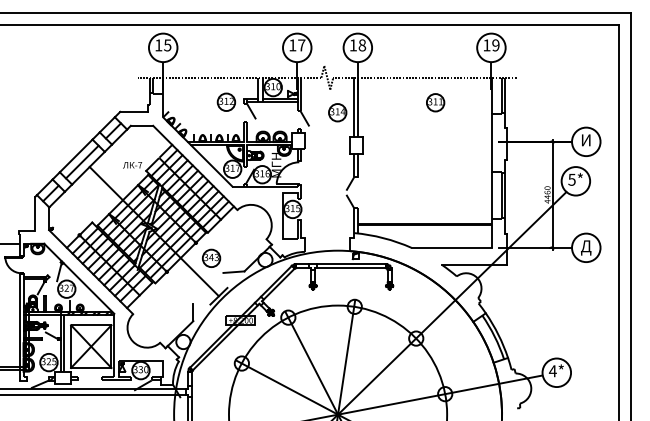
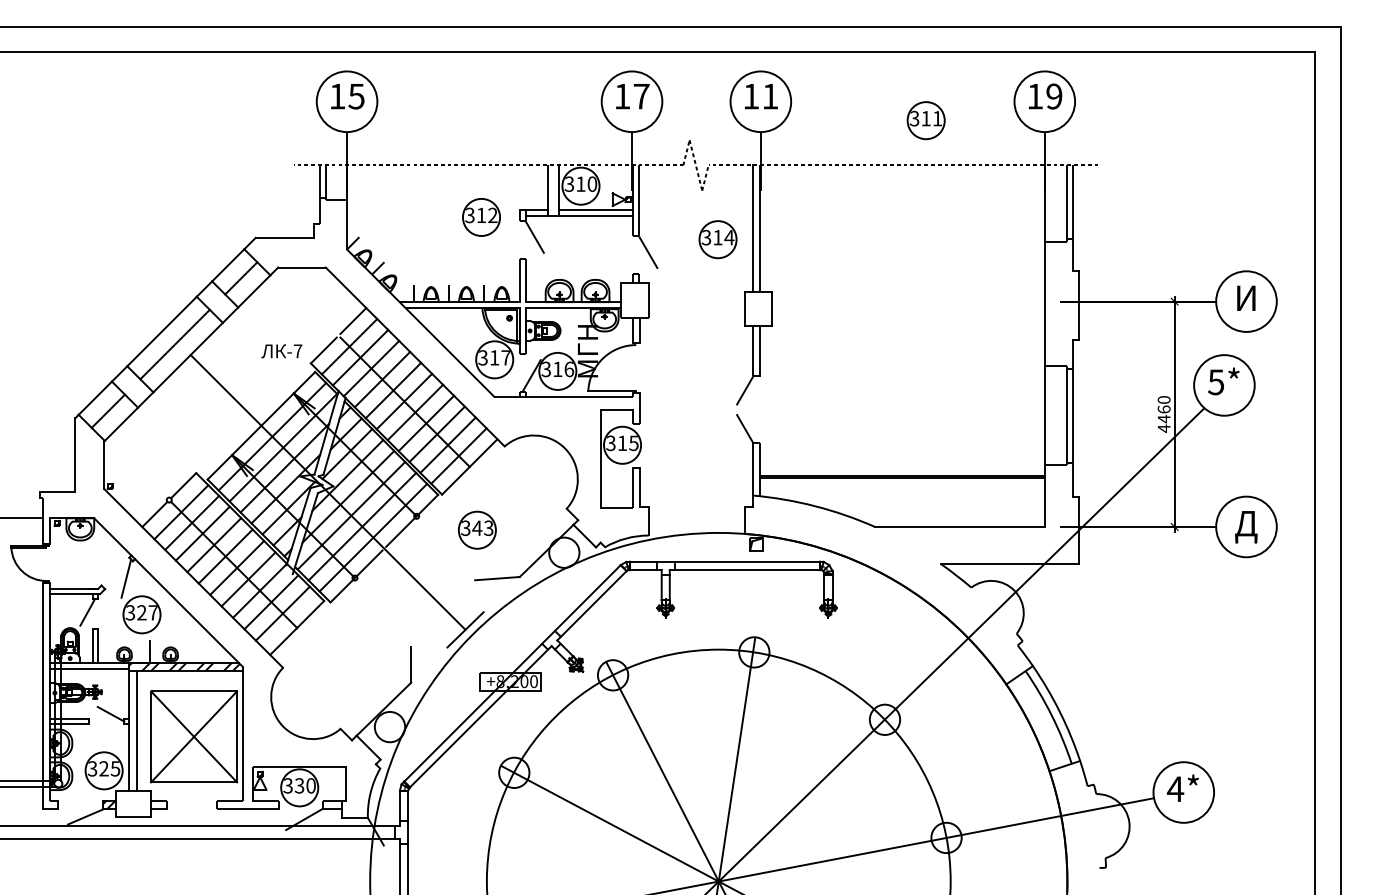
text: (362, 45) -> (770, 96), 18 -> 11
part: (435, 102) -> (925, 120), moved
part: (211, 257) -> (477, 528), moved

